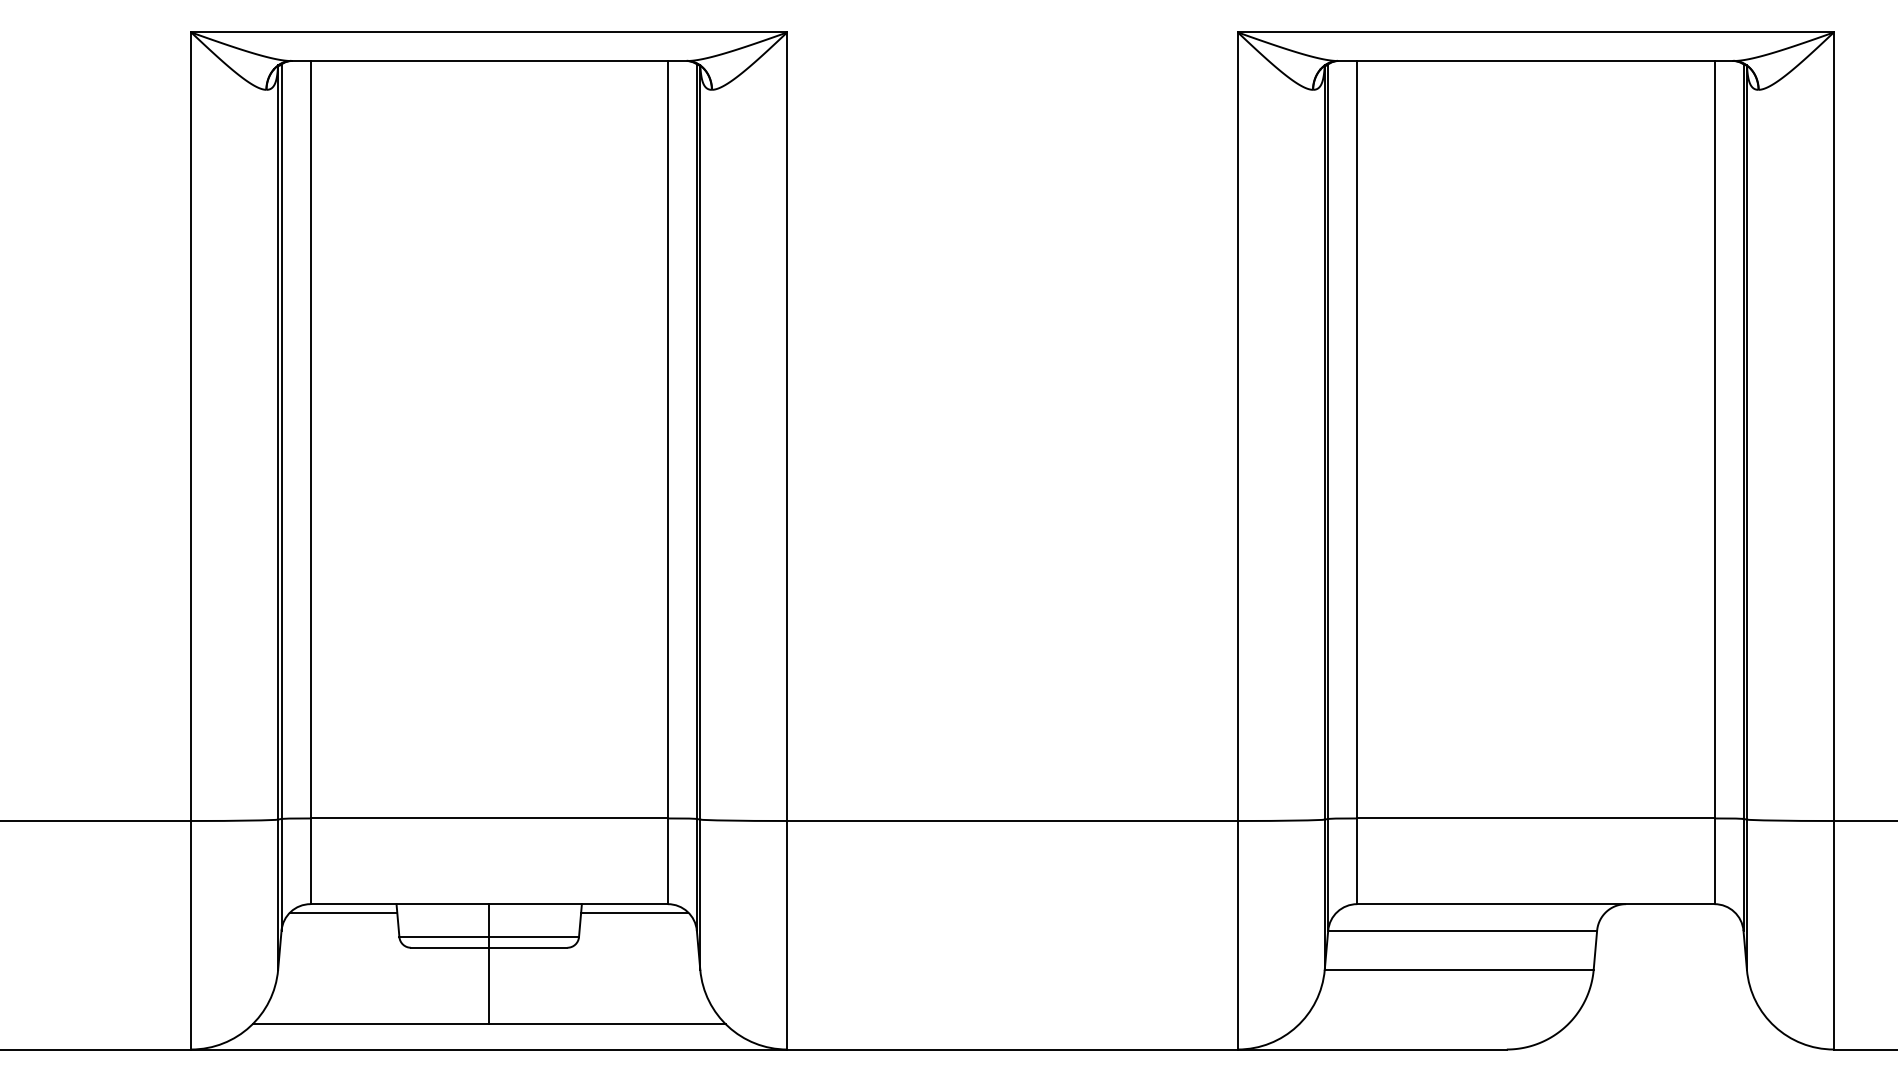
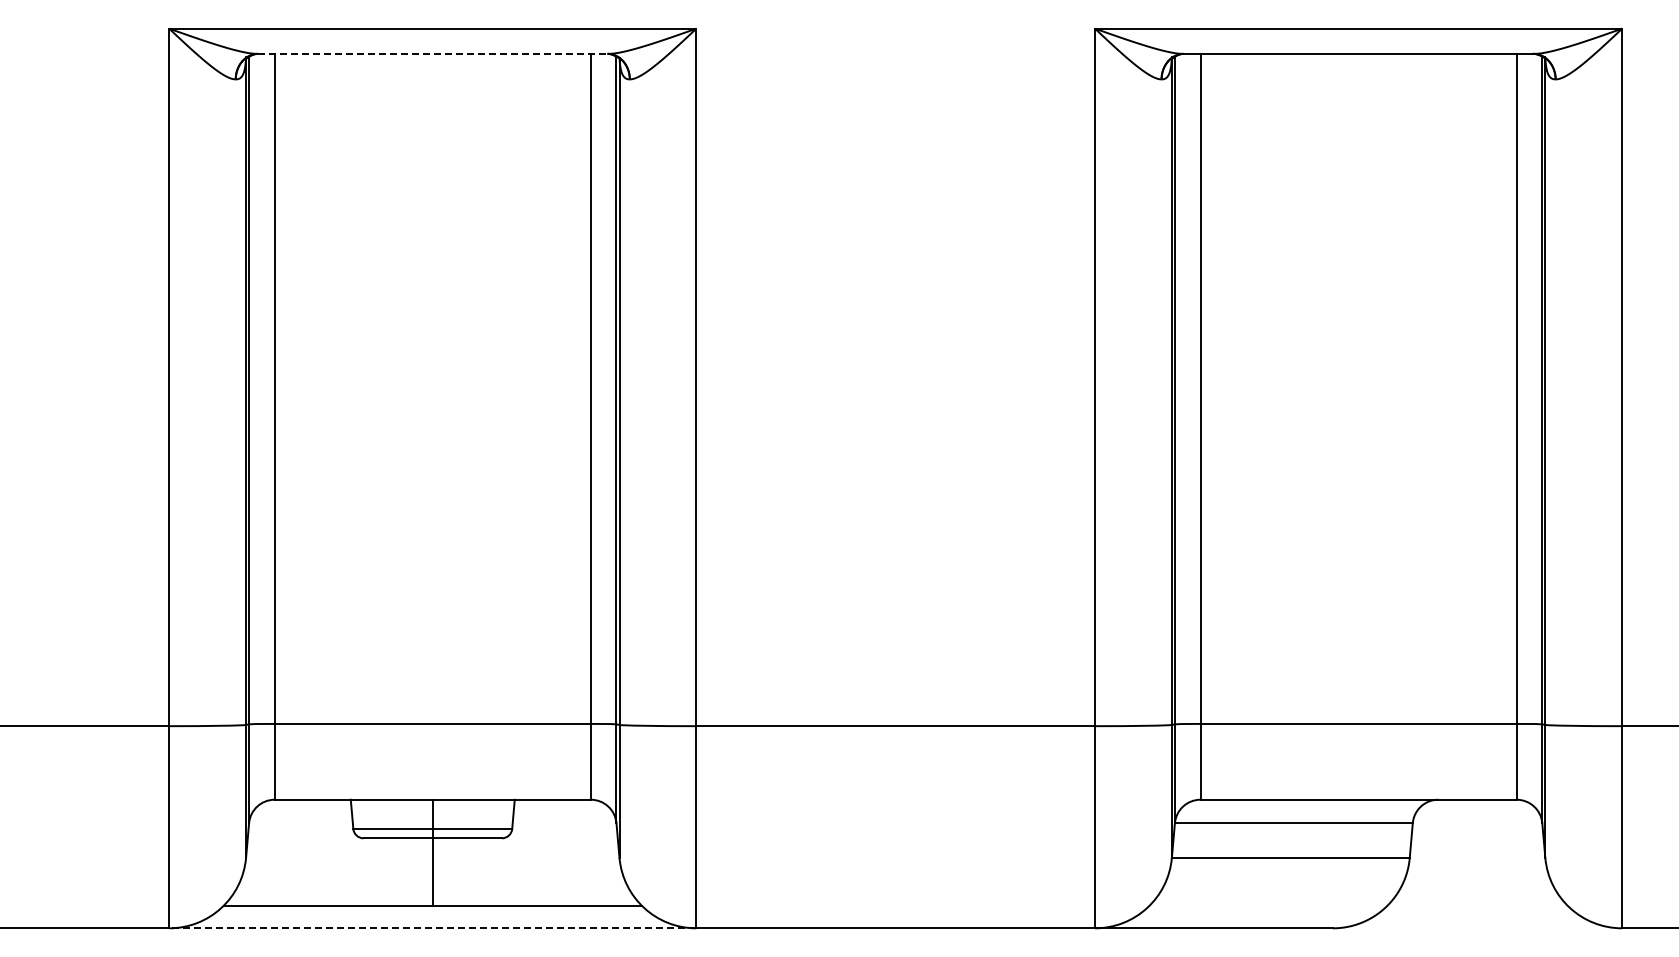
line: (490, 60) -> (433, 53), solid -> dashed
line: (343, 912) -> (303, 807), removed
line: (634, 912) -> (561, 807), removed
line: (488, 1049) -> (432, 928), solid -> dashed

